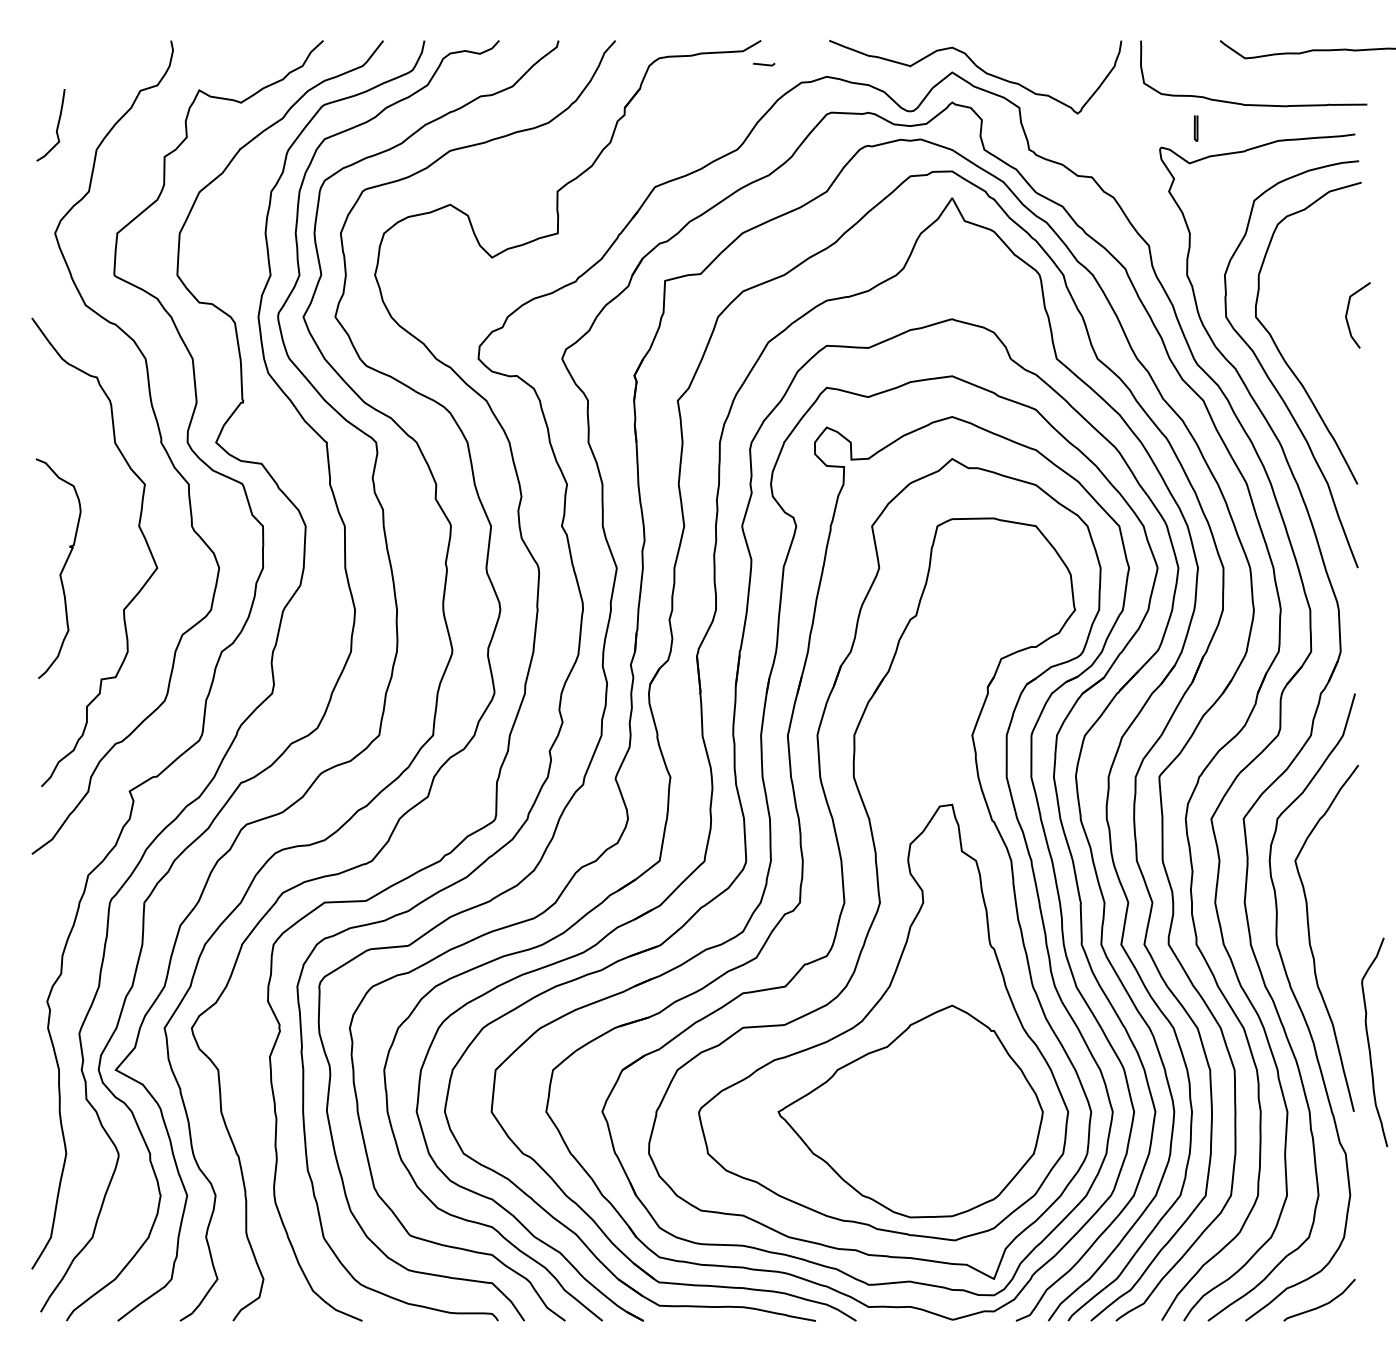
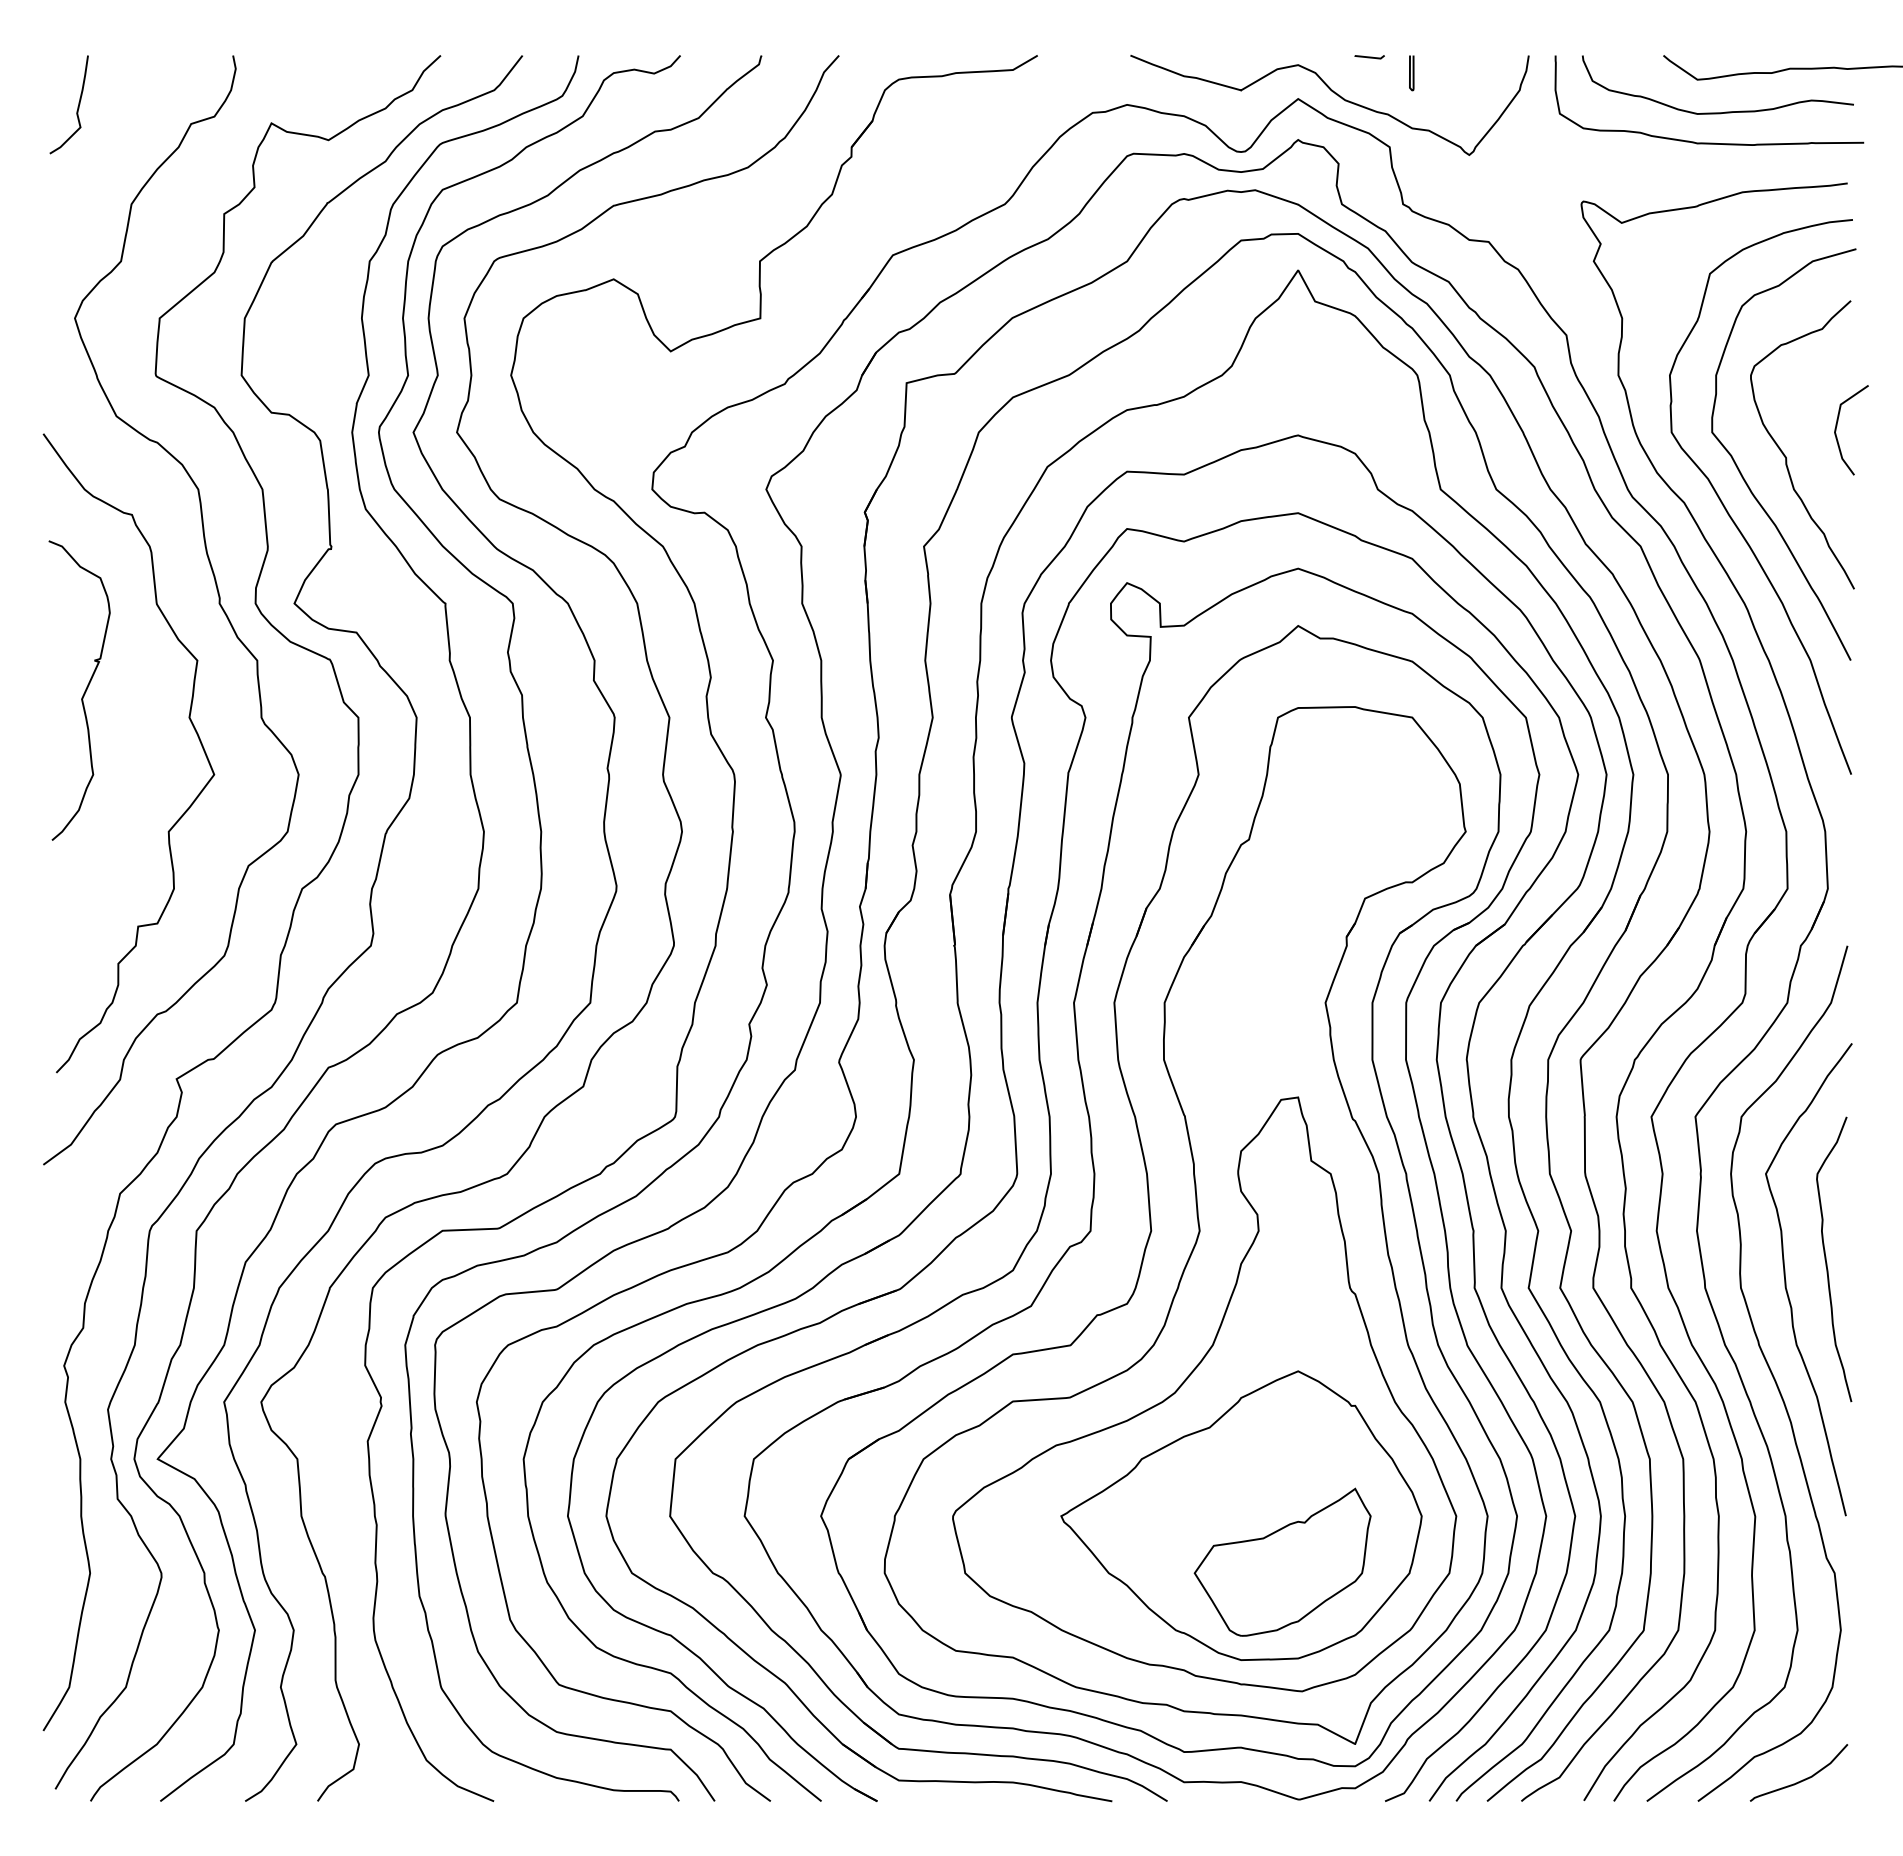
line: (764, 64) -> (1369, 57), moved
curve: (1259, 82) -> (1717, 112), added
curve: (57, 126) -> (77, 106), moved
curve: (1195, 128) -> (1410, 73), moved
curve: (1310, 334) -> (1786, 456), added
curve: (61, 570) -> (83, 693), moved
curve: (1369, 1044) -> (1827, 1262), moved
part: (940, 1145) -> (1282, 1561), added

